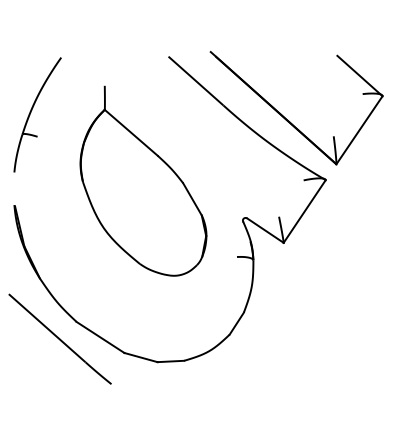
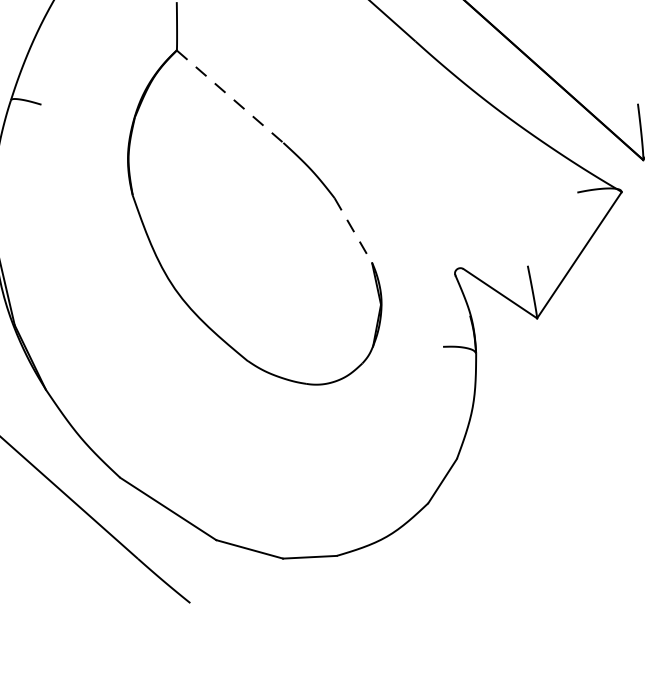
line: (131, 133) -> (230, 98), solid -> dashed
line: (192, 199) -> (353, 231), solid -> dashed

